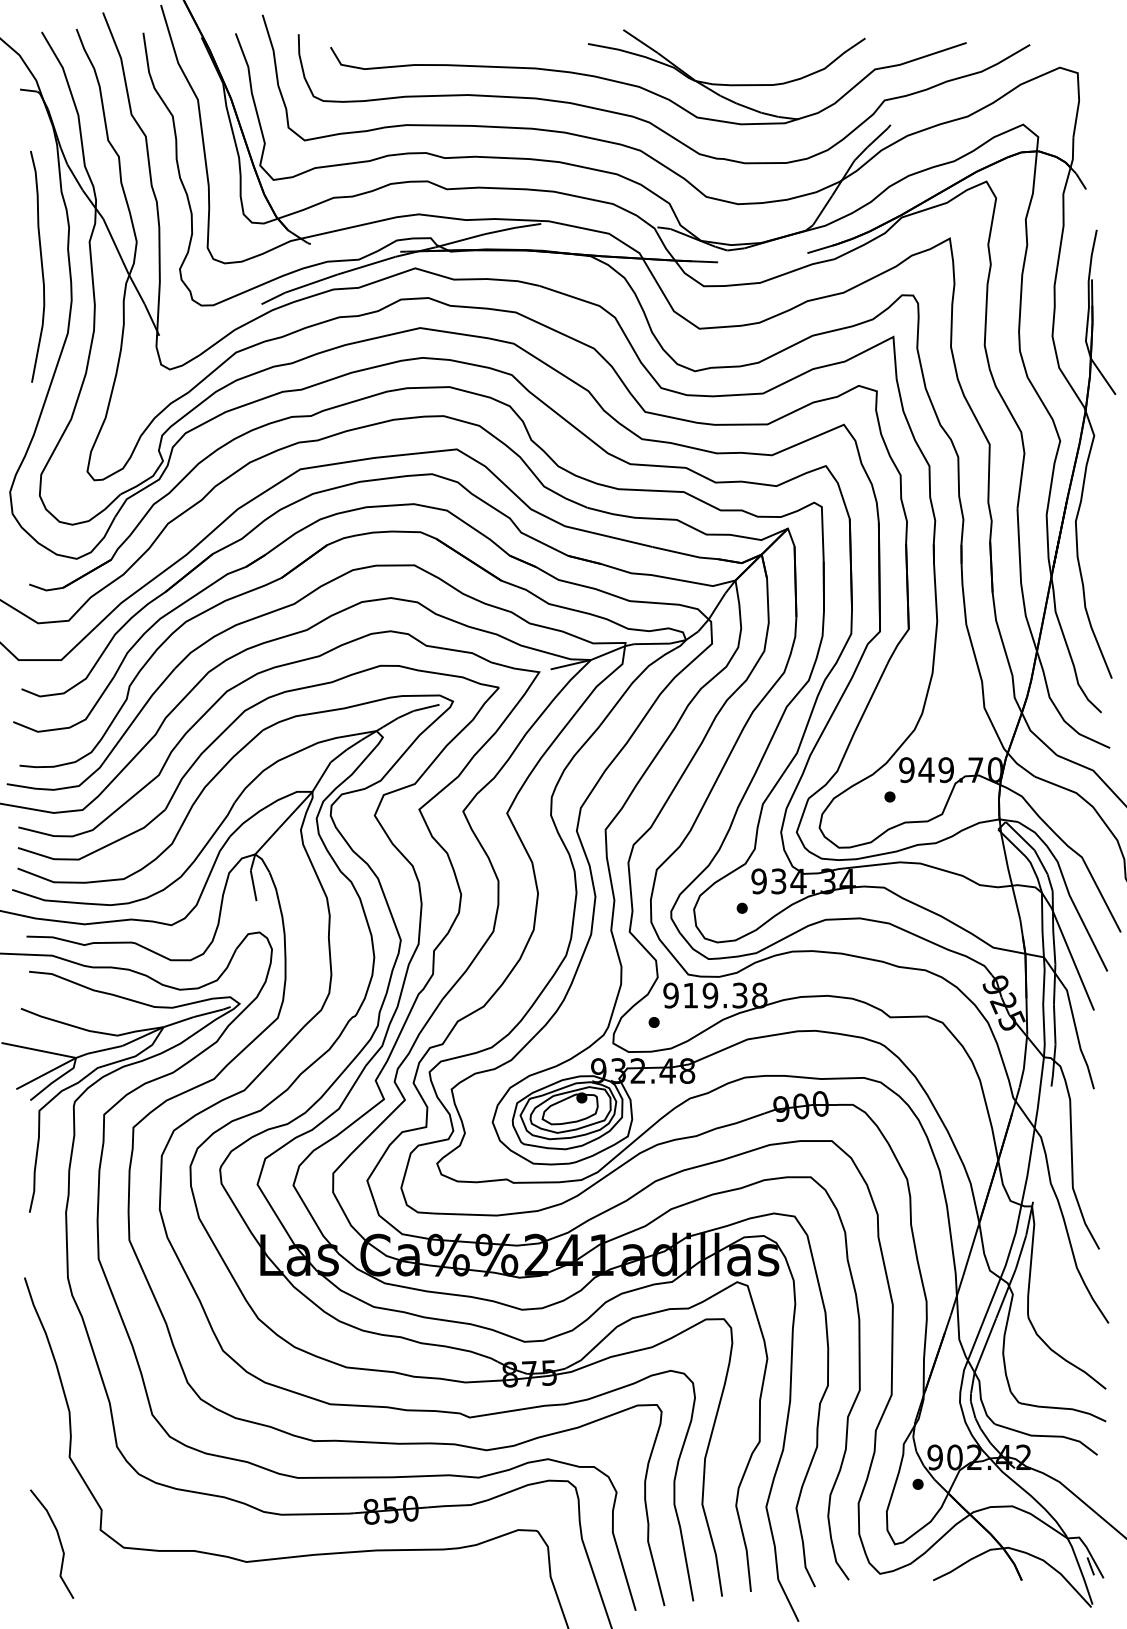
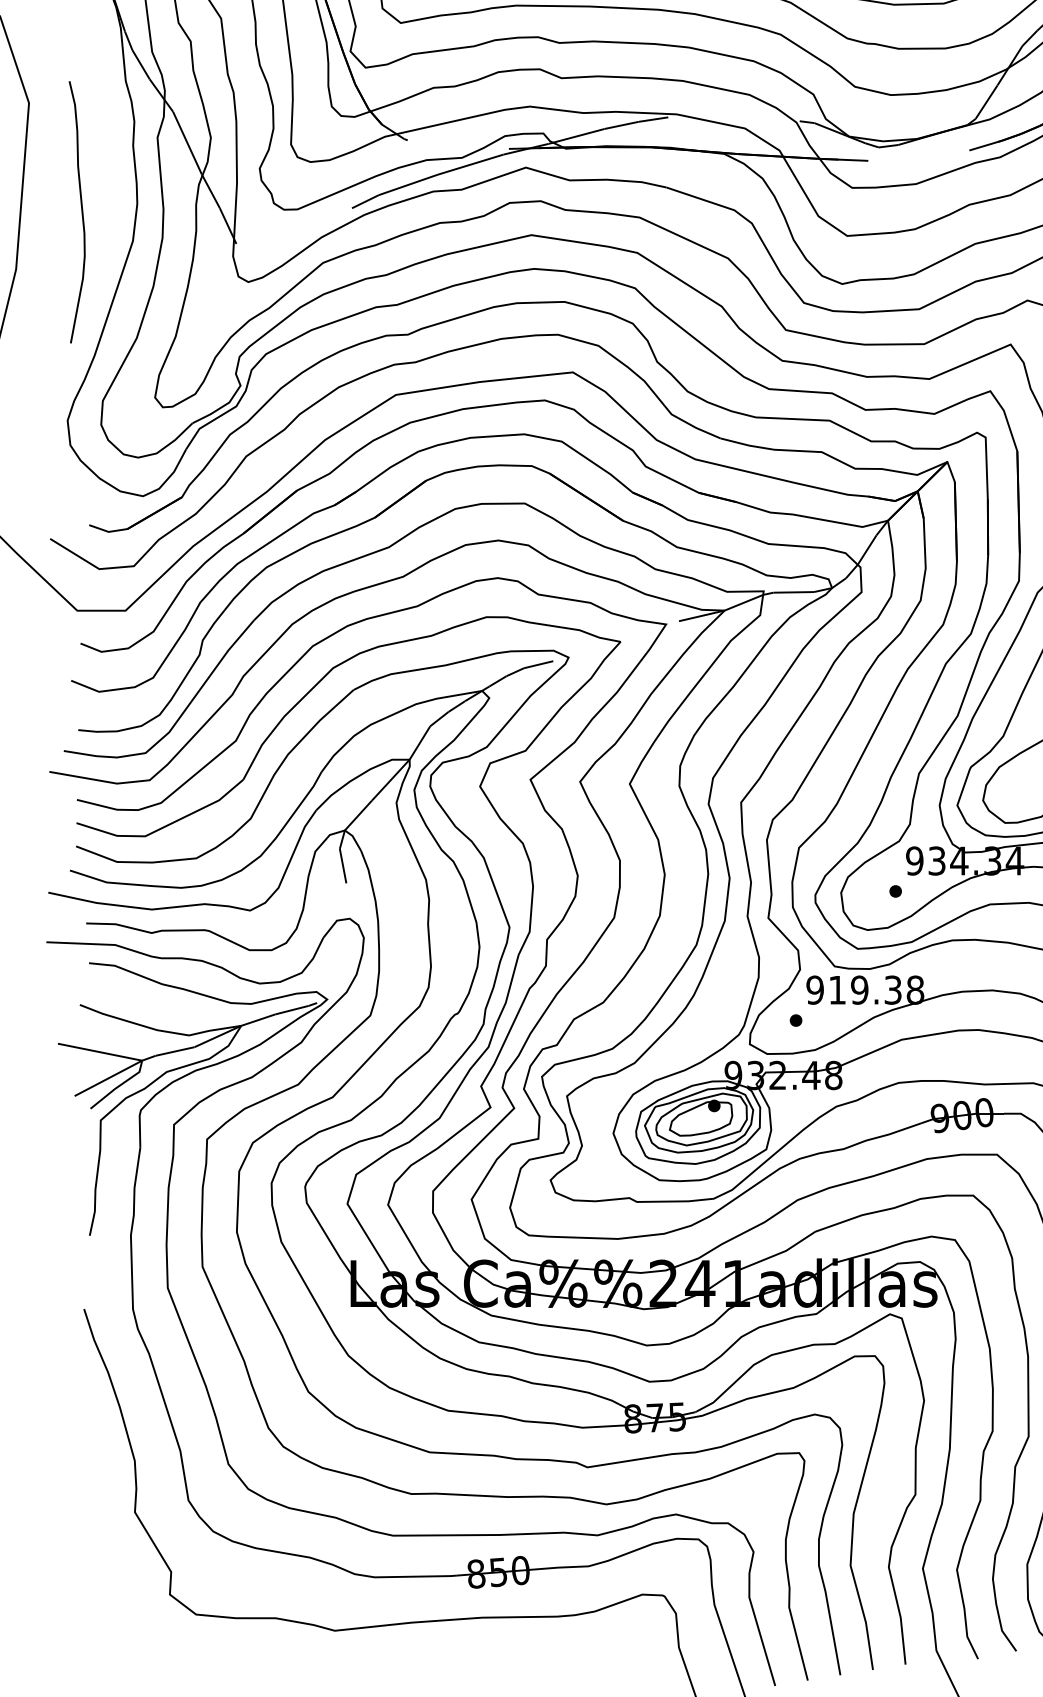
curve: (41, 266) -> (81, 211), moved
curve: (59, 1542) -> (123, 1608), removed

